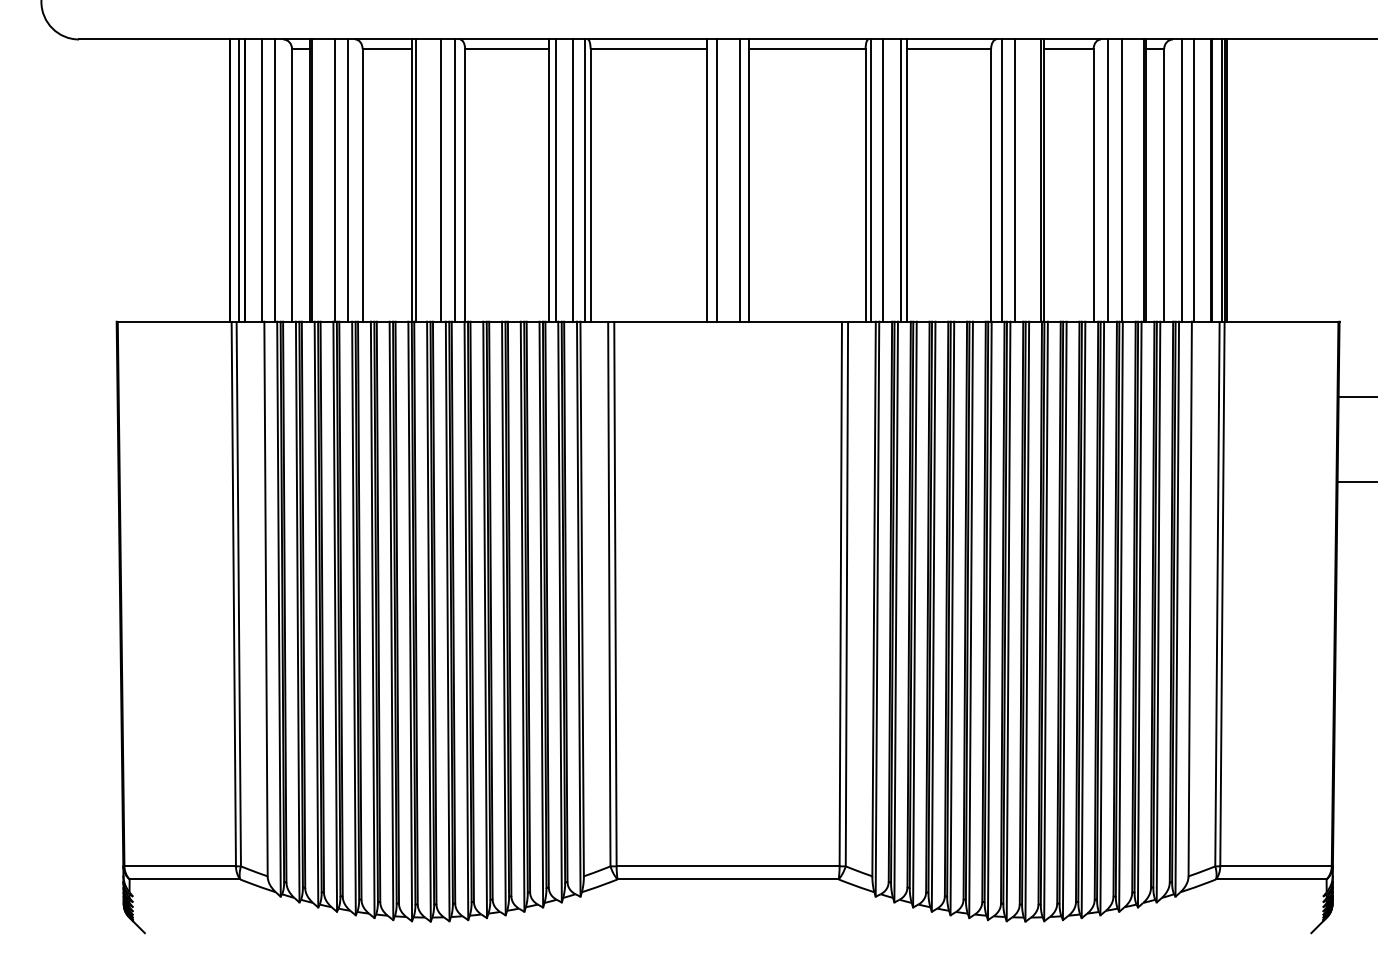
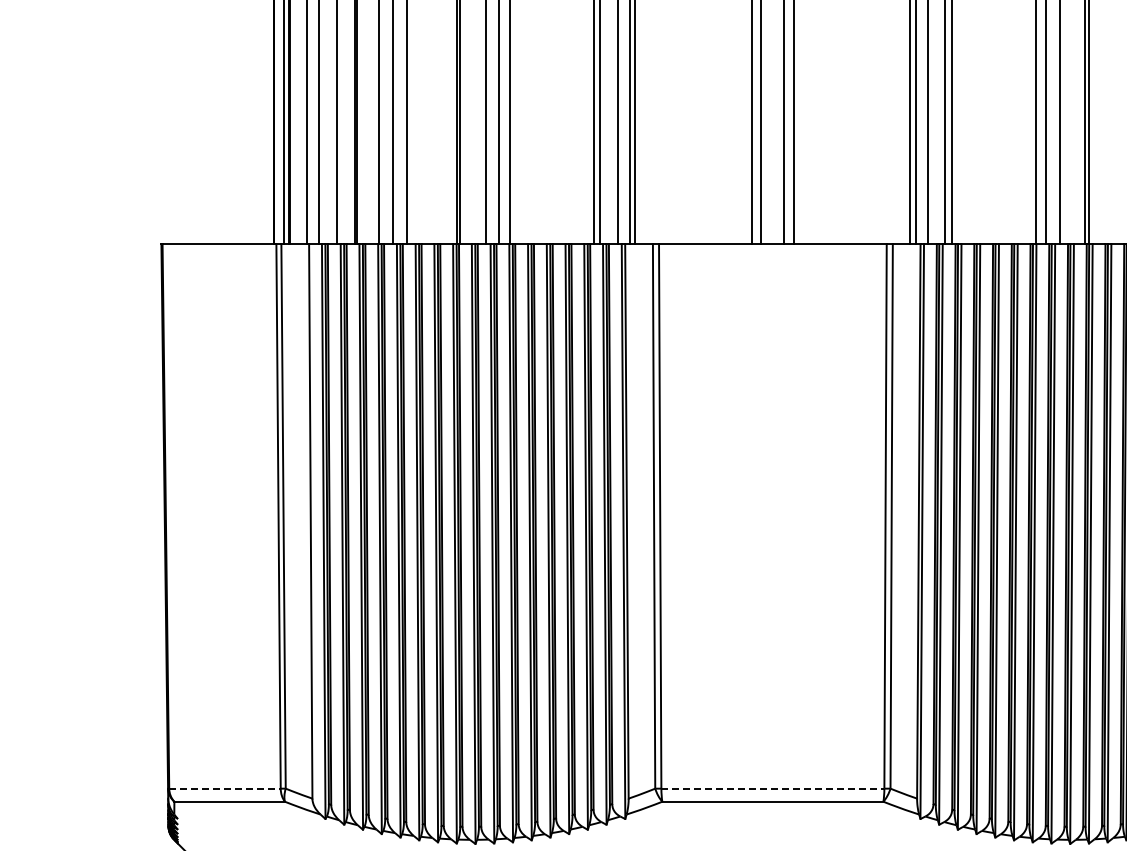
line: (180, 866) -> (225, 788), solid -> dashed
line: (728, 866) -> (773, 788), solid -> dashed

